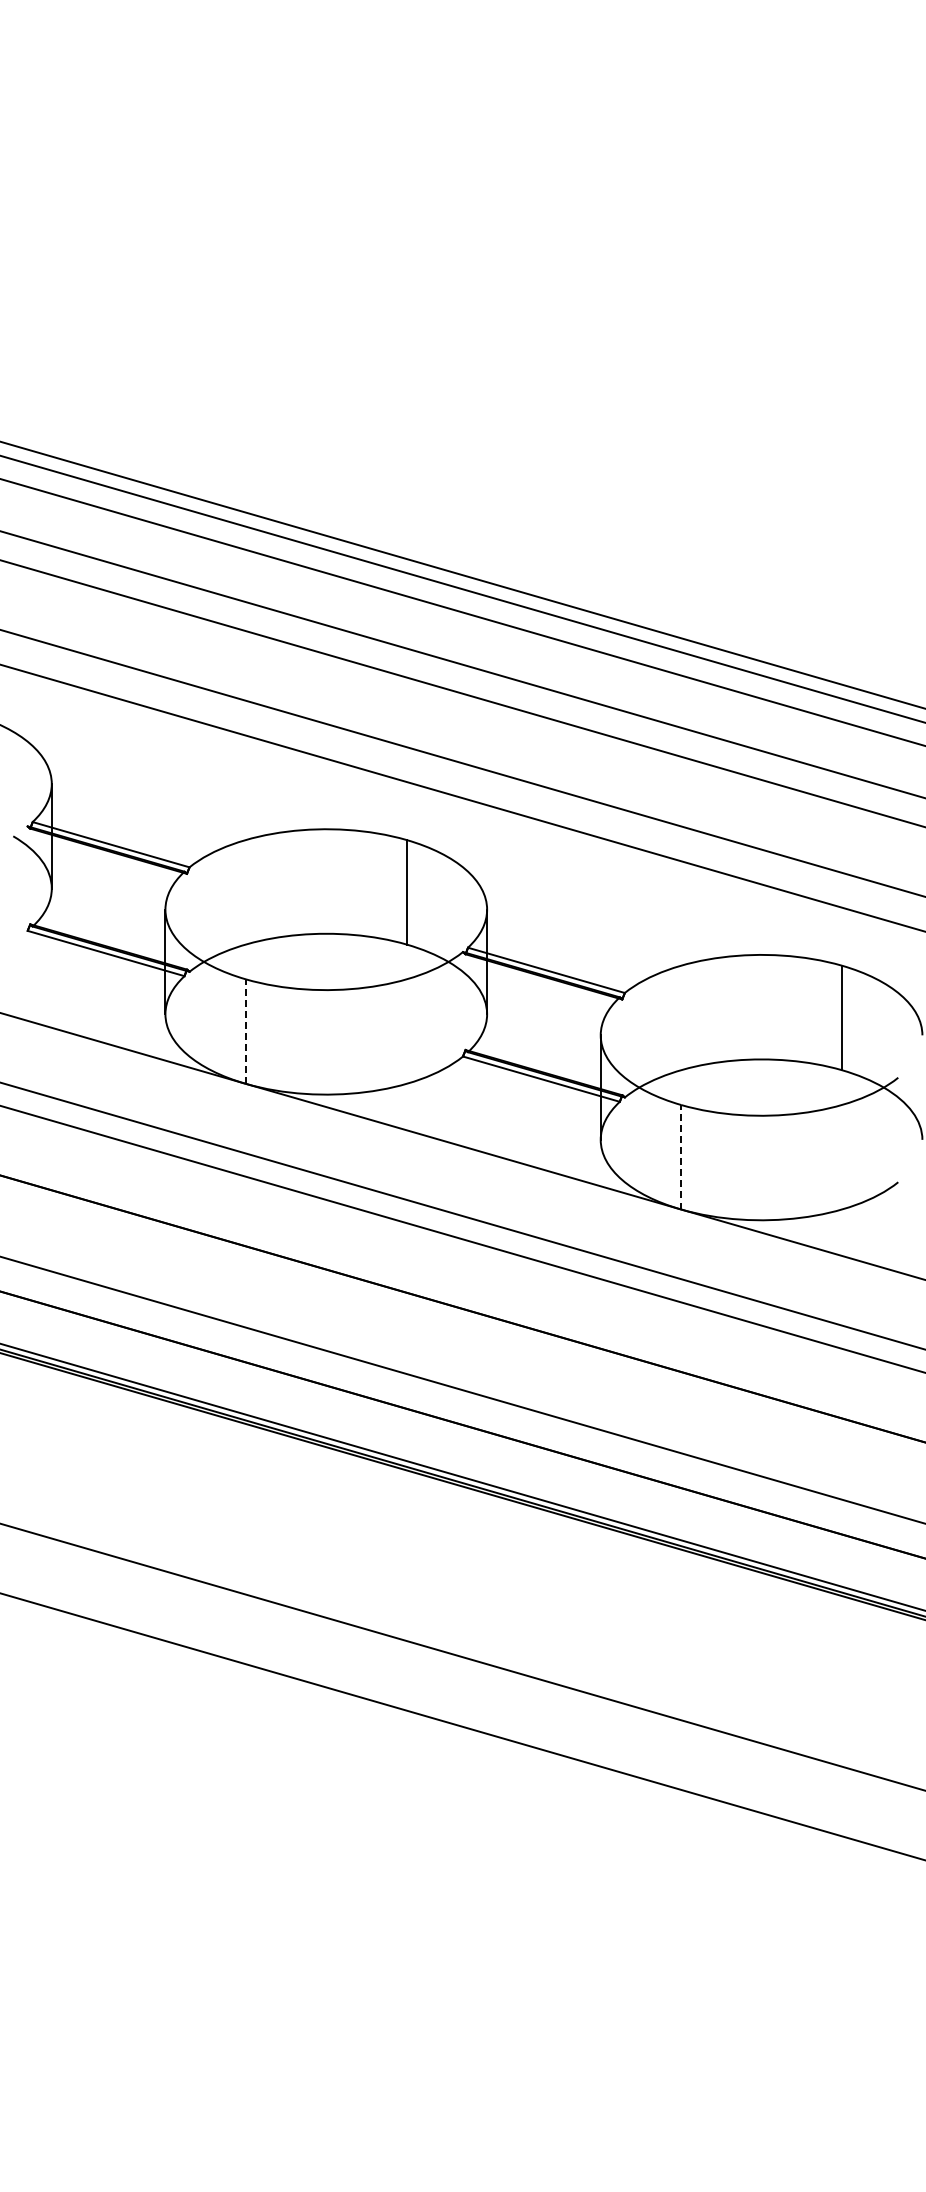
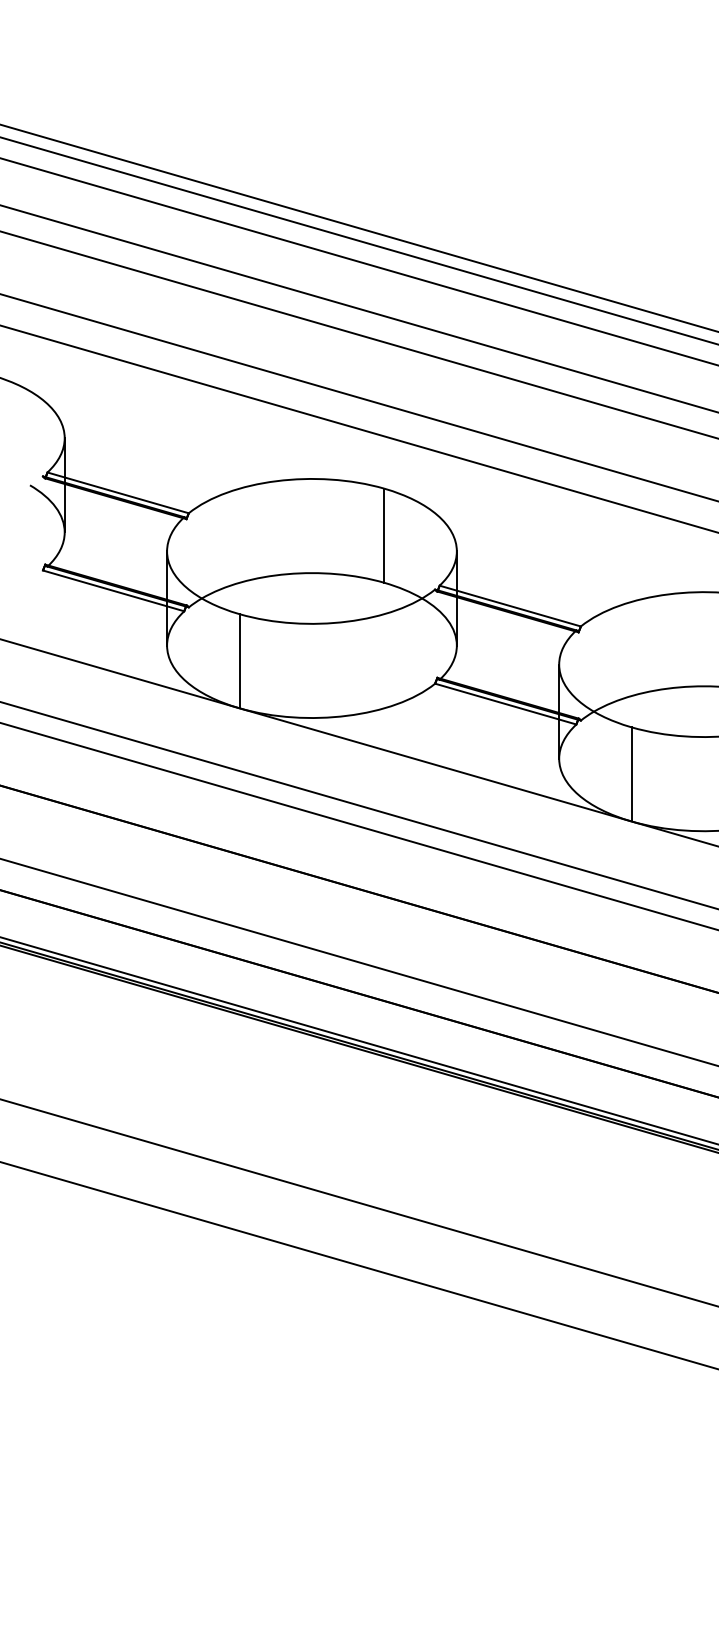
line: (245, 1031) -> (239, 661), dashed -> solid
line: (681, 1156) -> (631, 773), dashed -> solid

